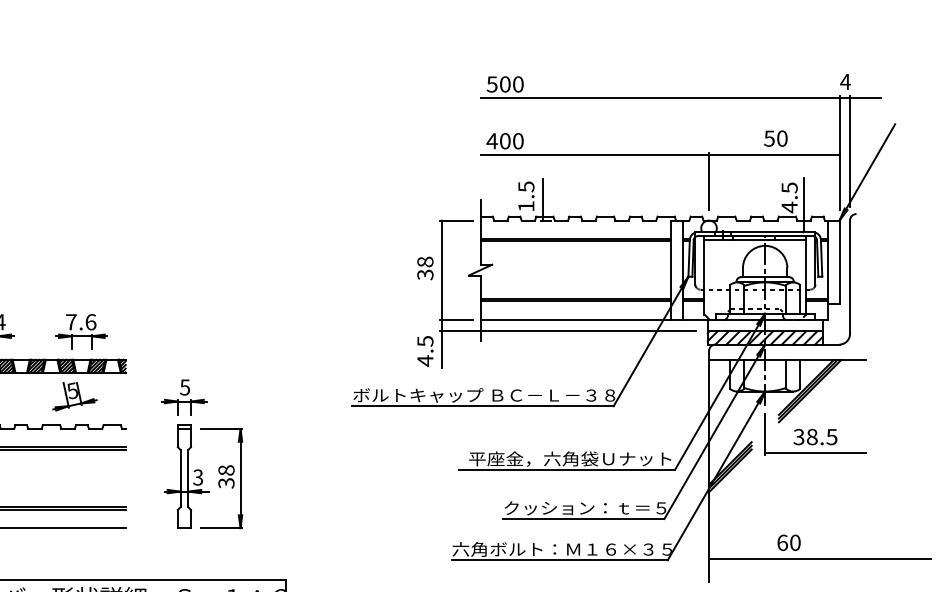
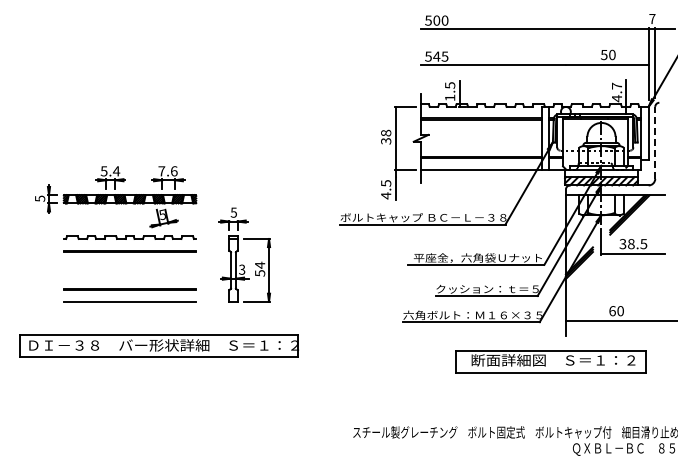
text: (845, 81) -> (652, 18), 4 -> 7
text: (504, 141) -> (436, 56), 400 -> 545
line: (708, 182) -> (565, 82), removed
text: (790, 186) -> (617, 85), 4.5 -> 4.7
line: (850, 276) -> (655, 142), solid -> dashed
line: (567, 331) -> (476, 177), removed
text: (227, 475) -> (260, 268), 38 -> 54

